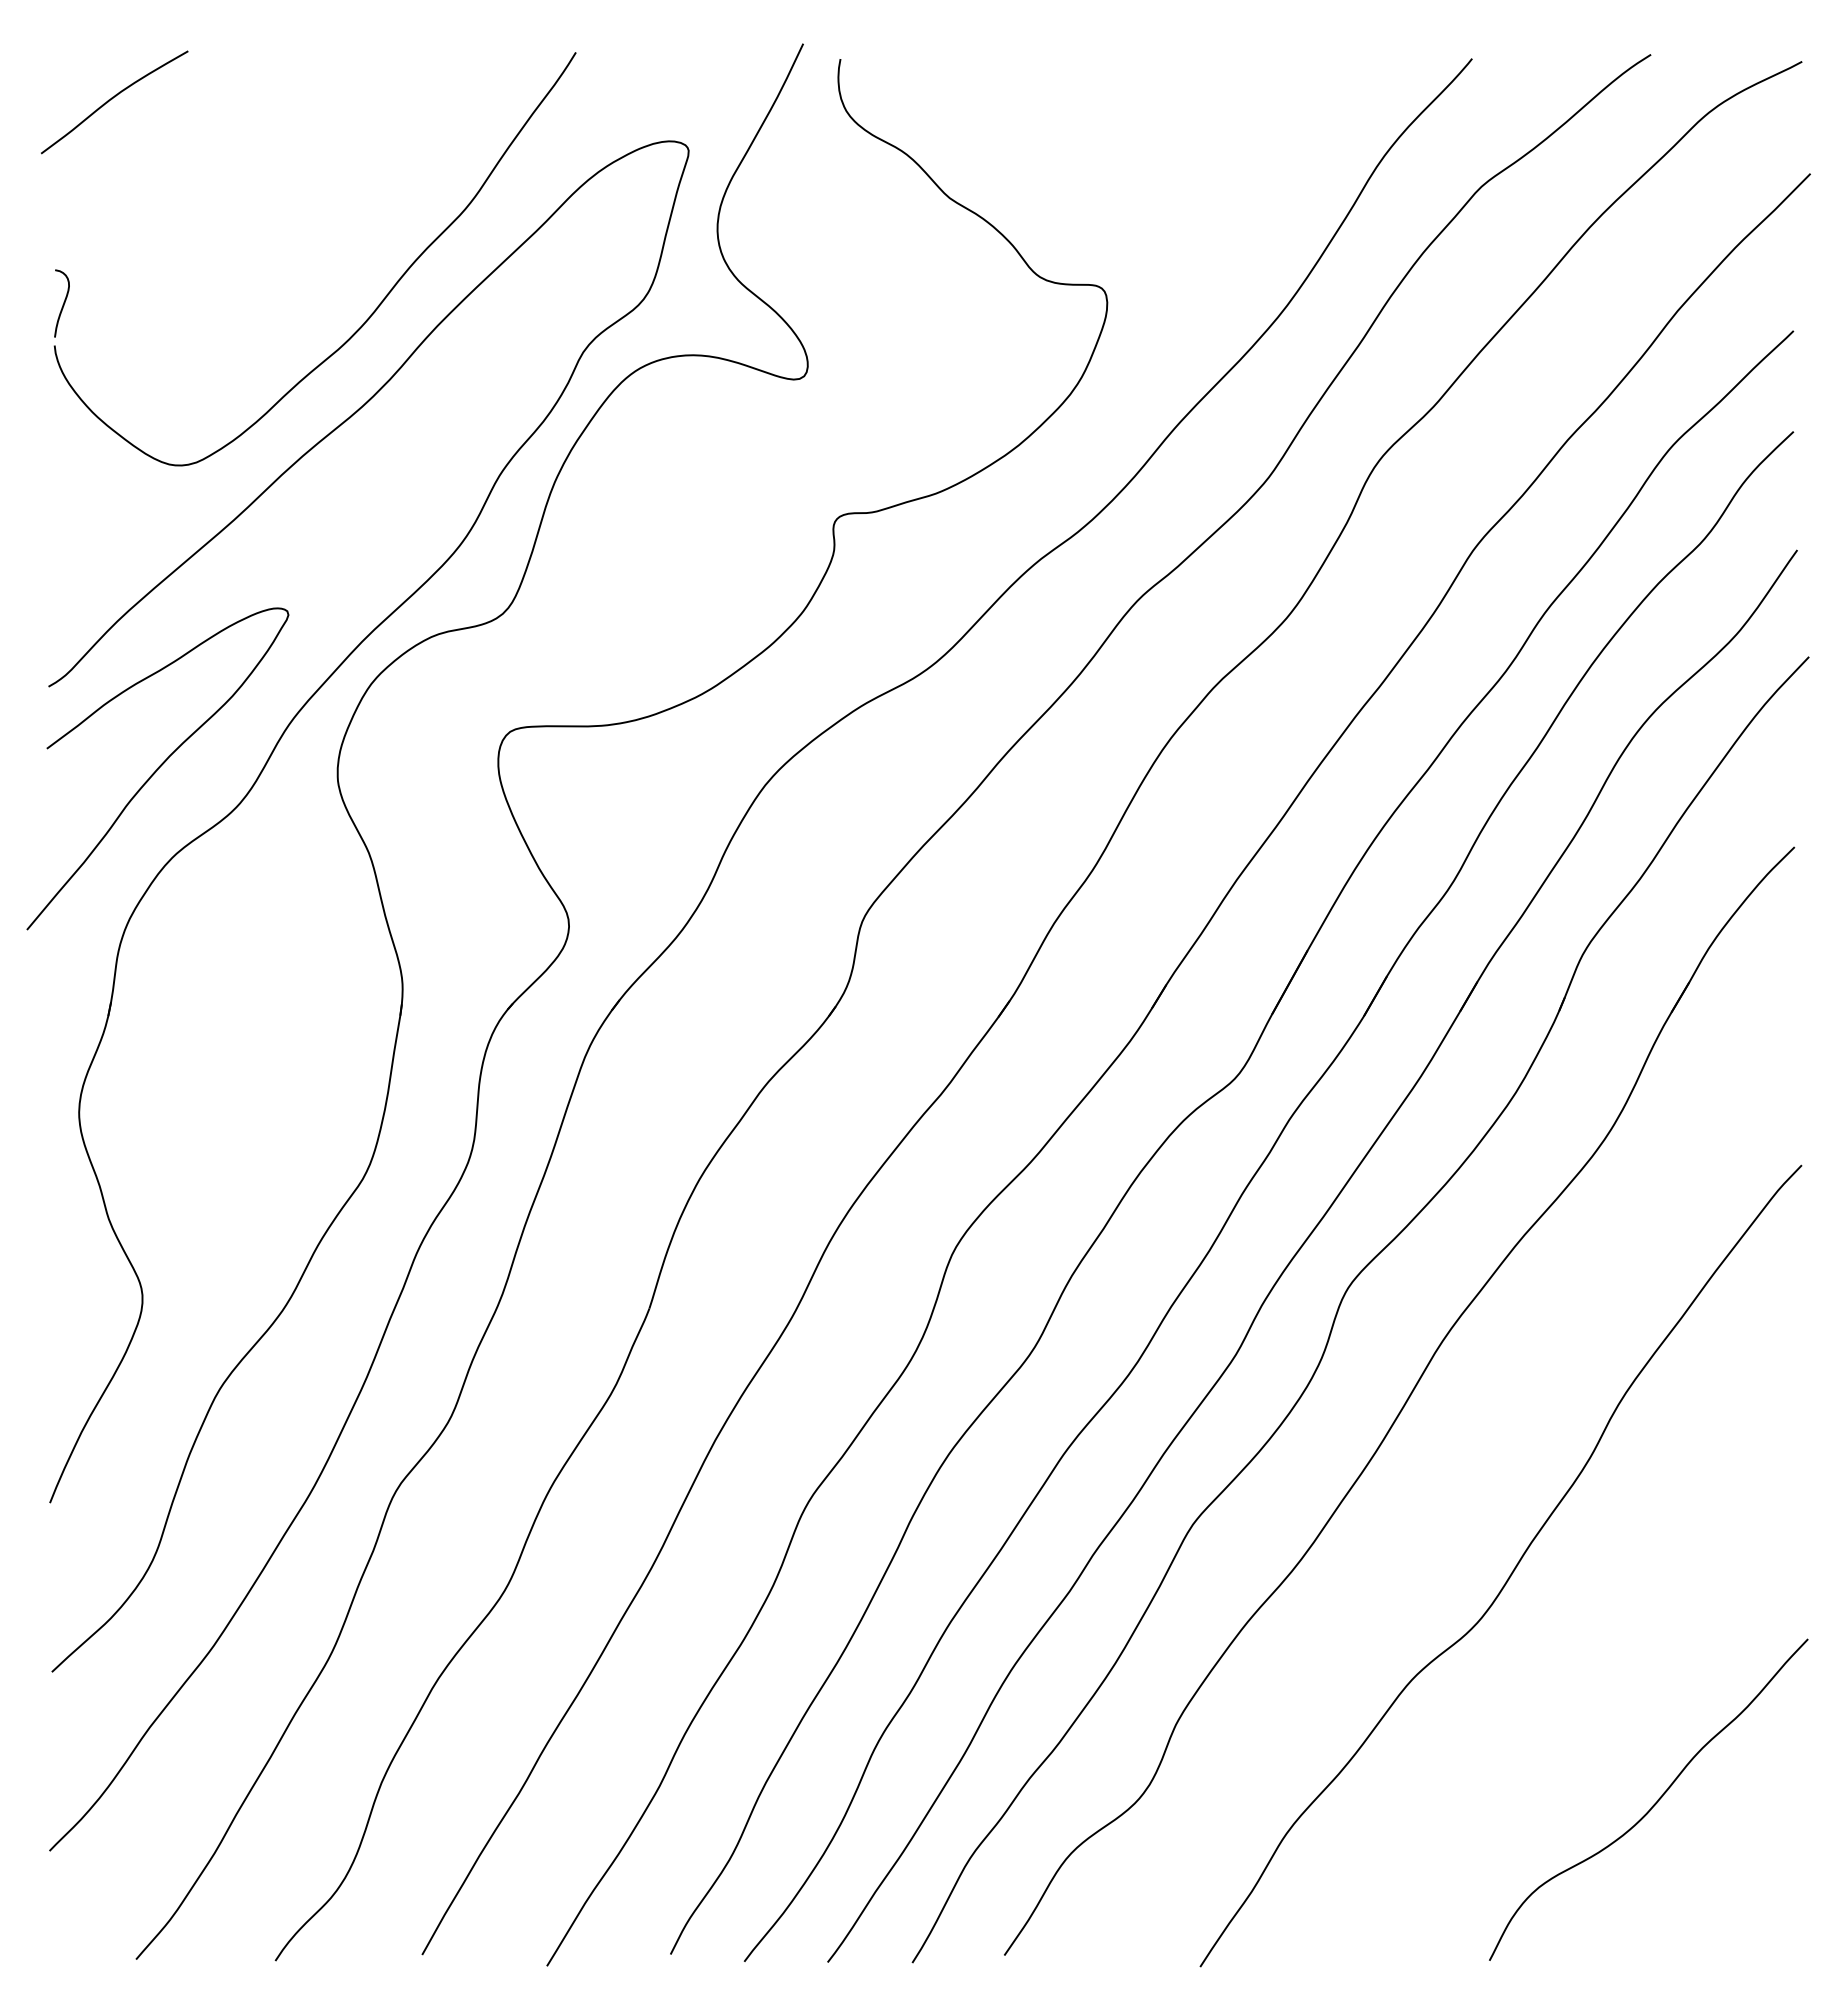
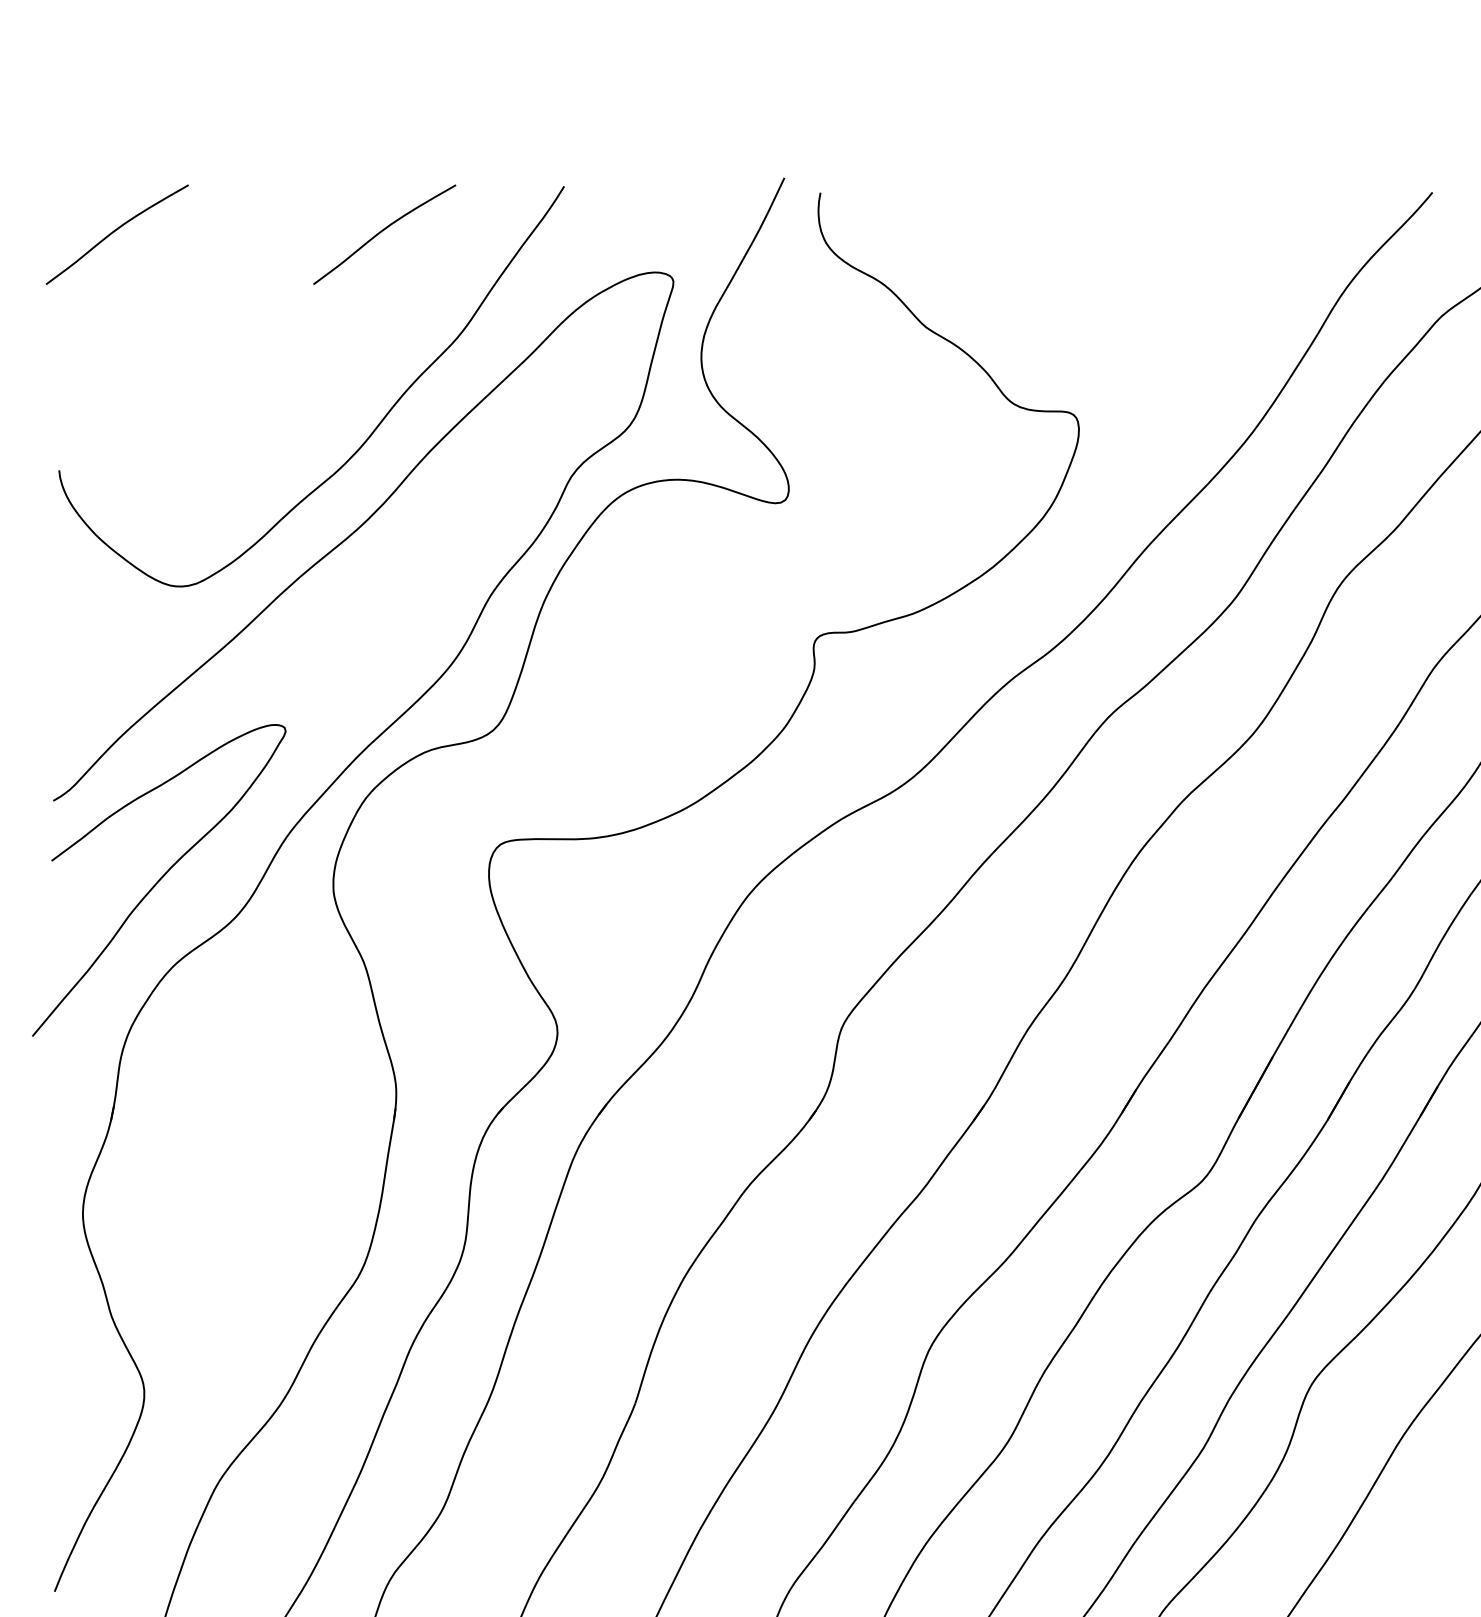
curve: (388, 99) -> (382, 231), added
curve: (62, 304) -> (66, 430), removed

